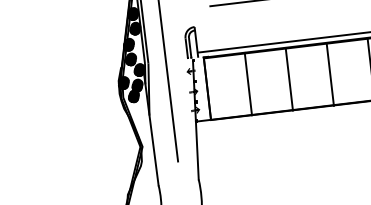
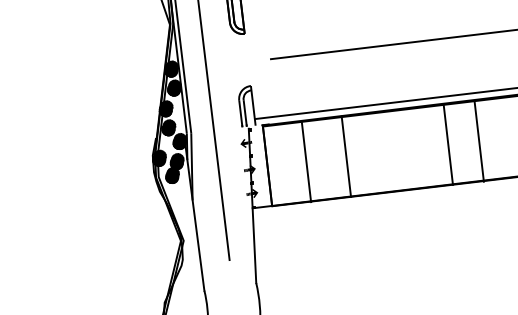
line: (329, 74) -> (447, 144), moved
line: (289, 79) -> (346, 156), moved
line: (248, 83) -> (306, 161), moved

